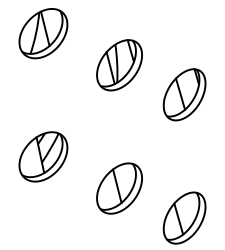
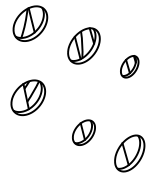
part: (184, 94) -> (129, 66), size x0.6
part: (43, 156) -> (28, 97), moved
part: (119, 188) -> (83, 132), size x0.7

